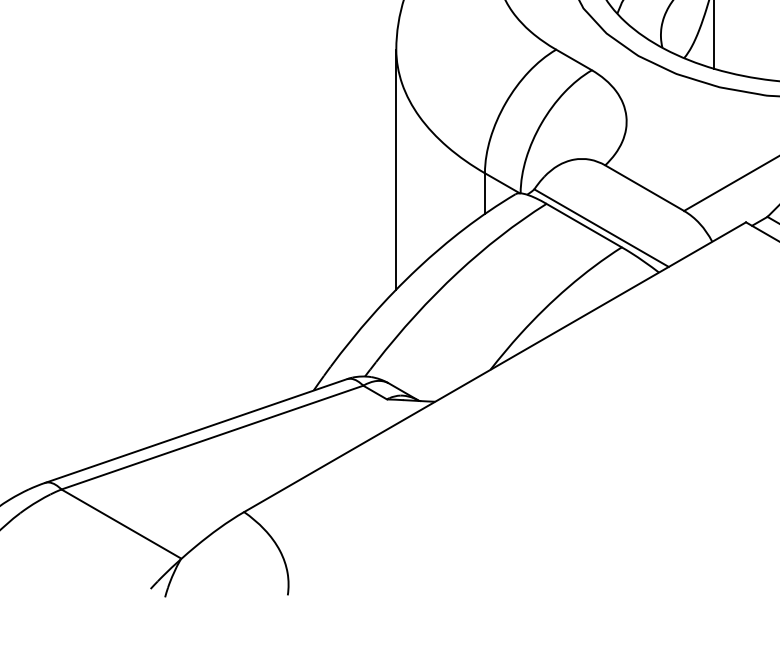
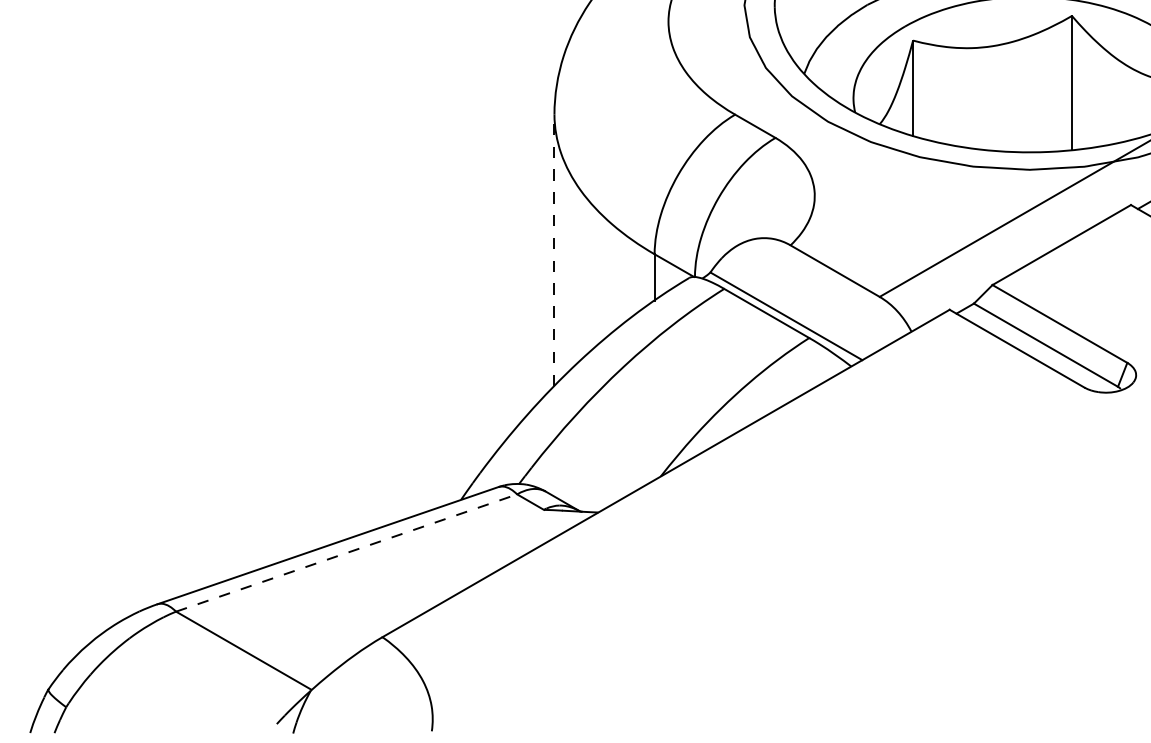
line: (396, 169) -> (554, 250), solid -> dashed
line: (213, 437) -> (347, 552), solid -> dashed

